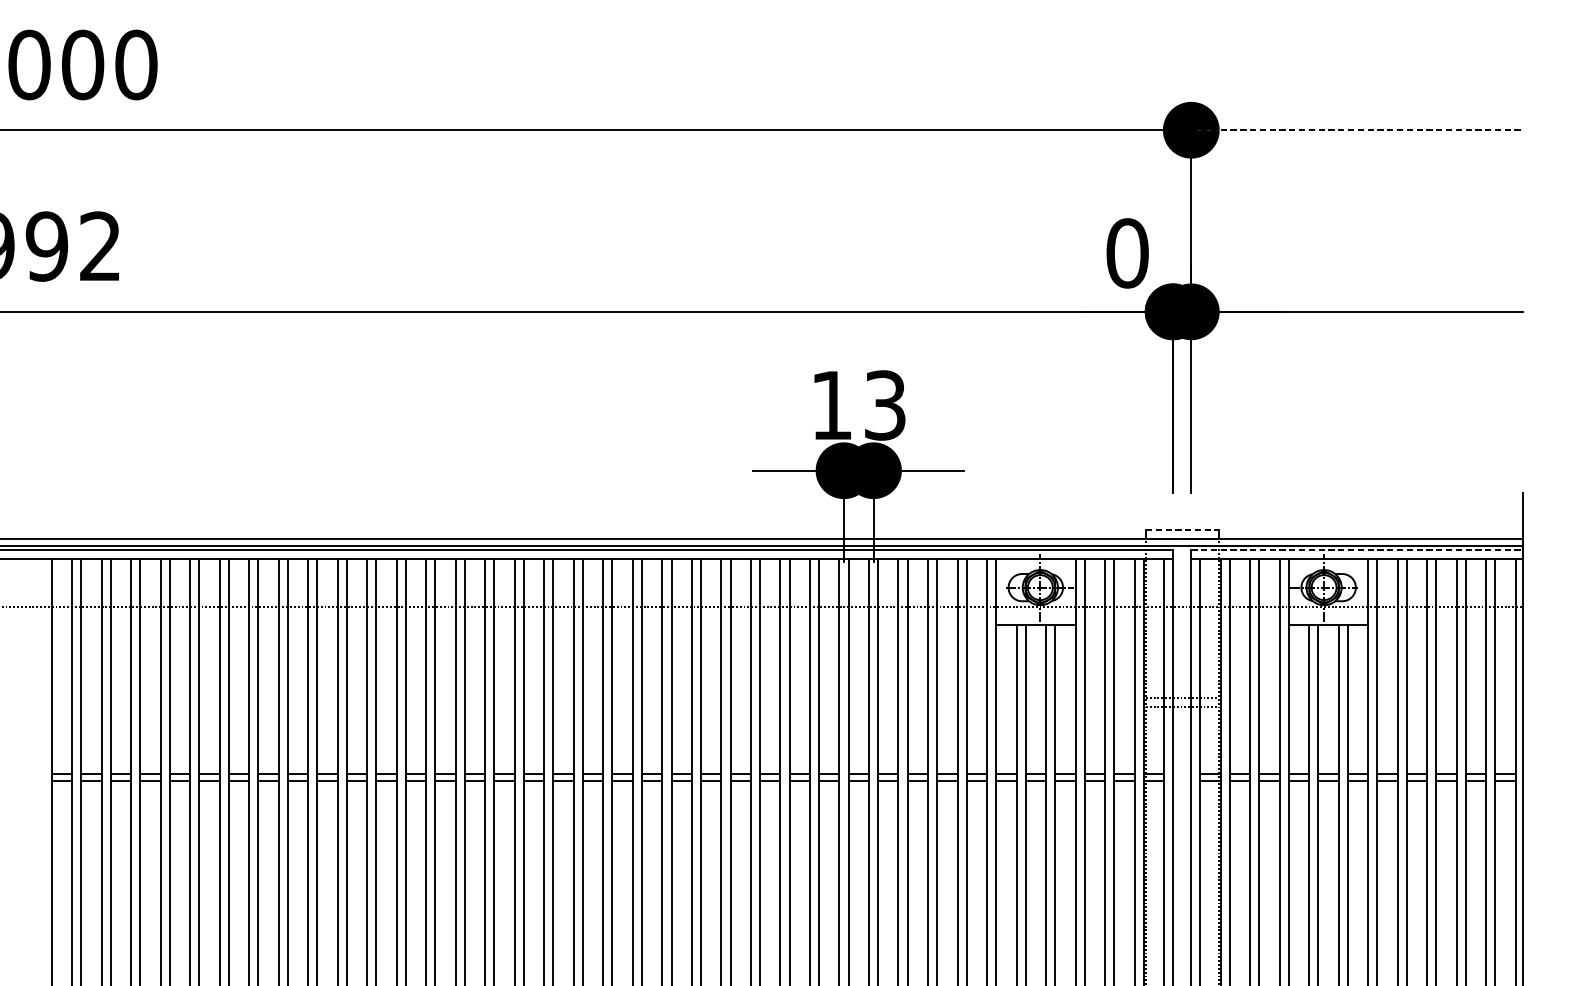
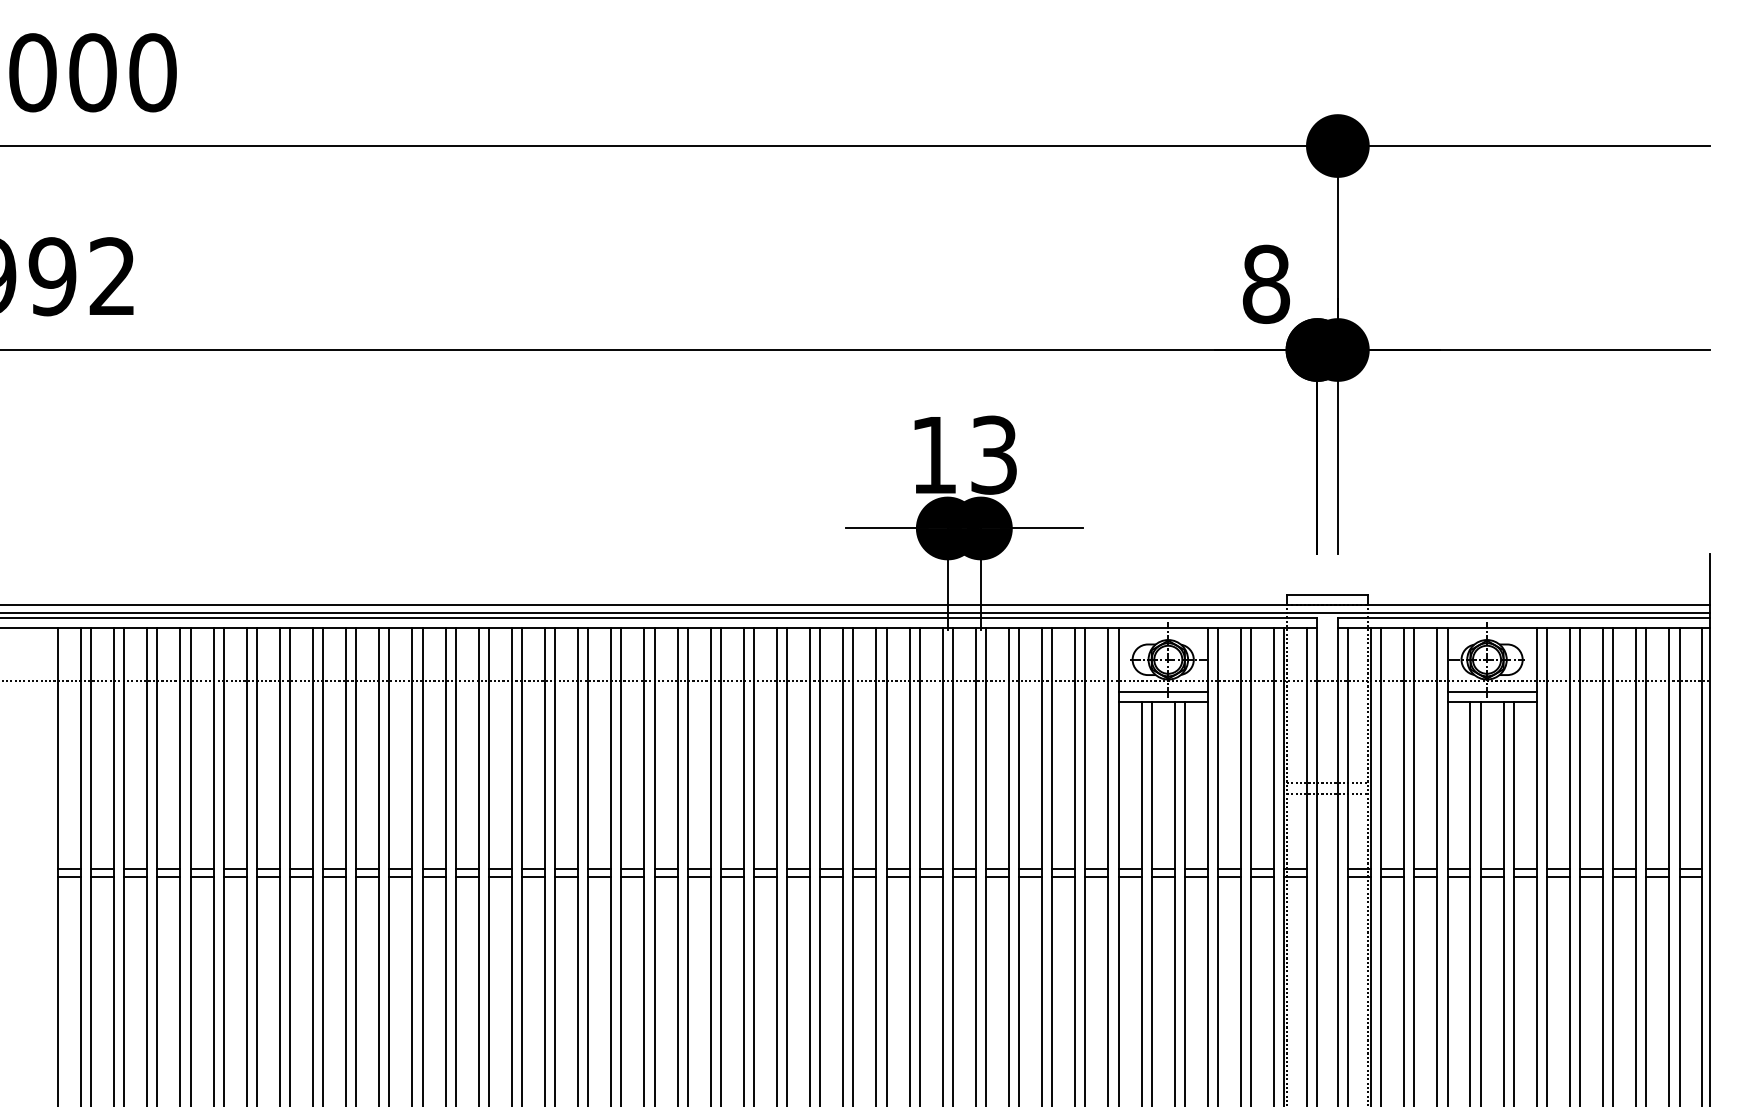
line: (1357, 130) -> (1524, 146), dashed -> solid
text: (1127, 253) -> (1266, 284), 0 -> 8
line: (1182, 529) -> (1327, 594), dashed -> solid
line: (1357, 549) -> (1524, 617), dashed -> solid
line: (1035, 615) -> (1162, 691), added
line: (1328, 615) -> (1491, 691), added

